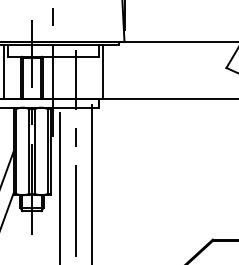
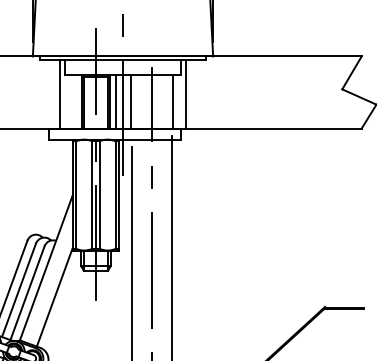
line: (47, 77) -> (115, 101), added
line: (60, 77) -> (131, 101), added
line: (92, 77) -> (172, 101), added

